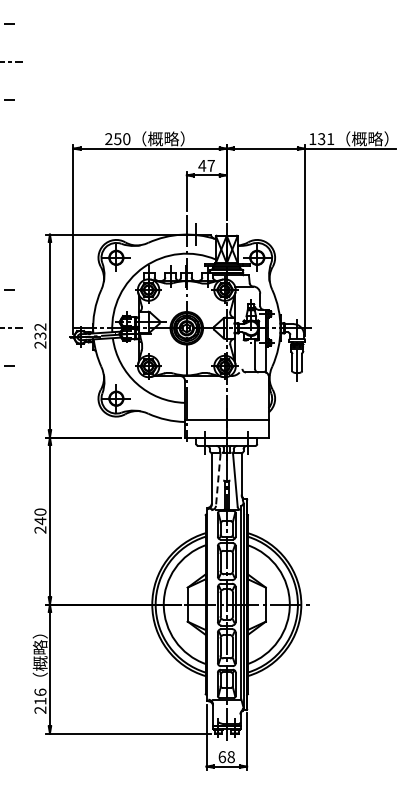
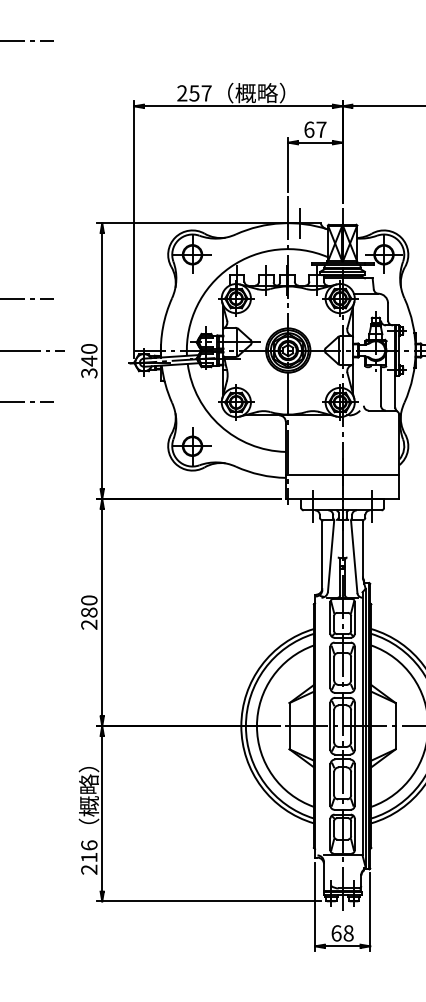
text: (126, 139) -> (206, 93), 250 -> 257
text: (202, 165) -> (309, 129), 47 -> 67
text: (40, 335) -> (89, 360), 232 -> 340
line: (218, 480) -> (331, 557), dashed -> solid
text: (40, 521) -> (89, 613), 240 -> 280

